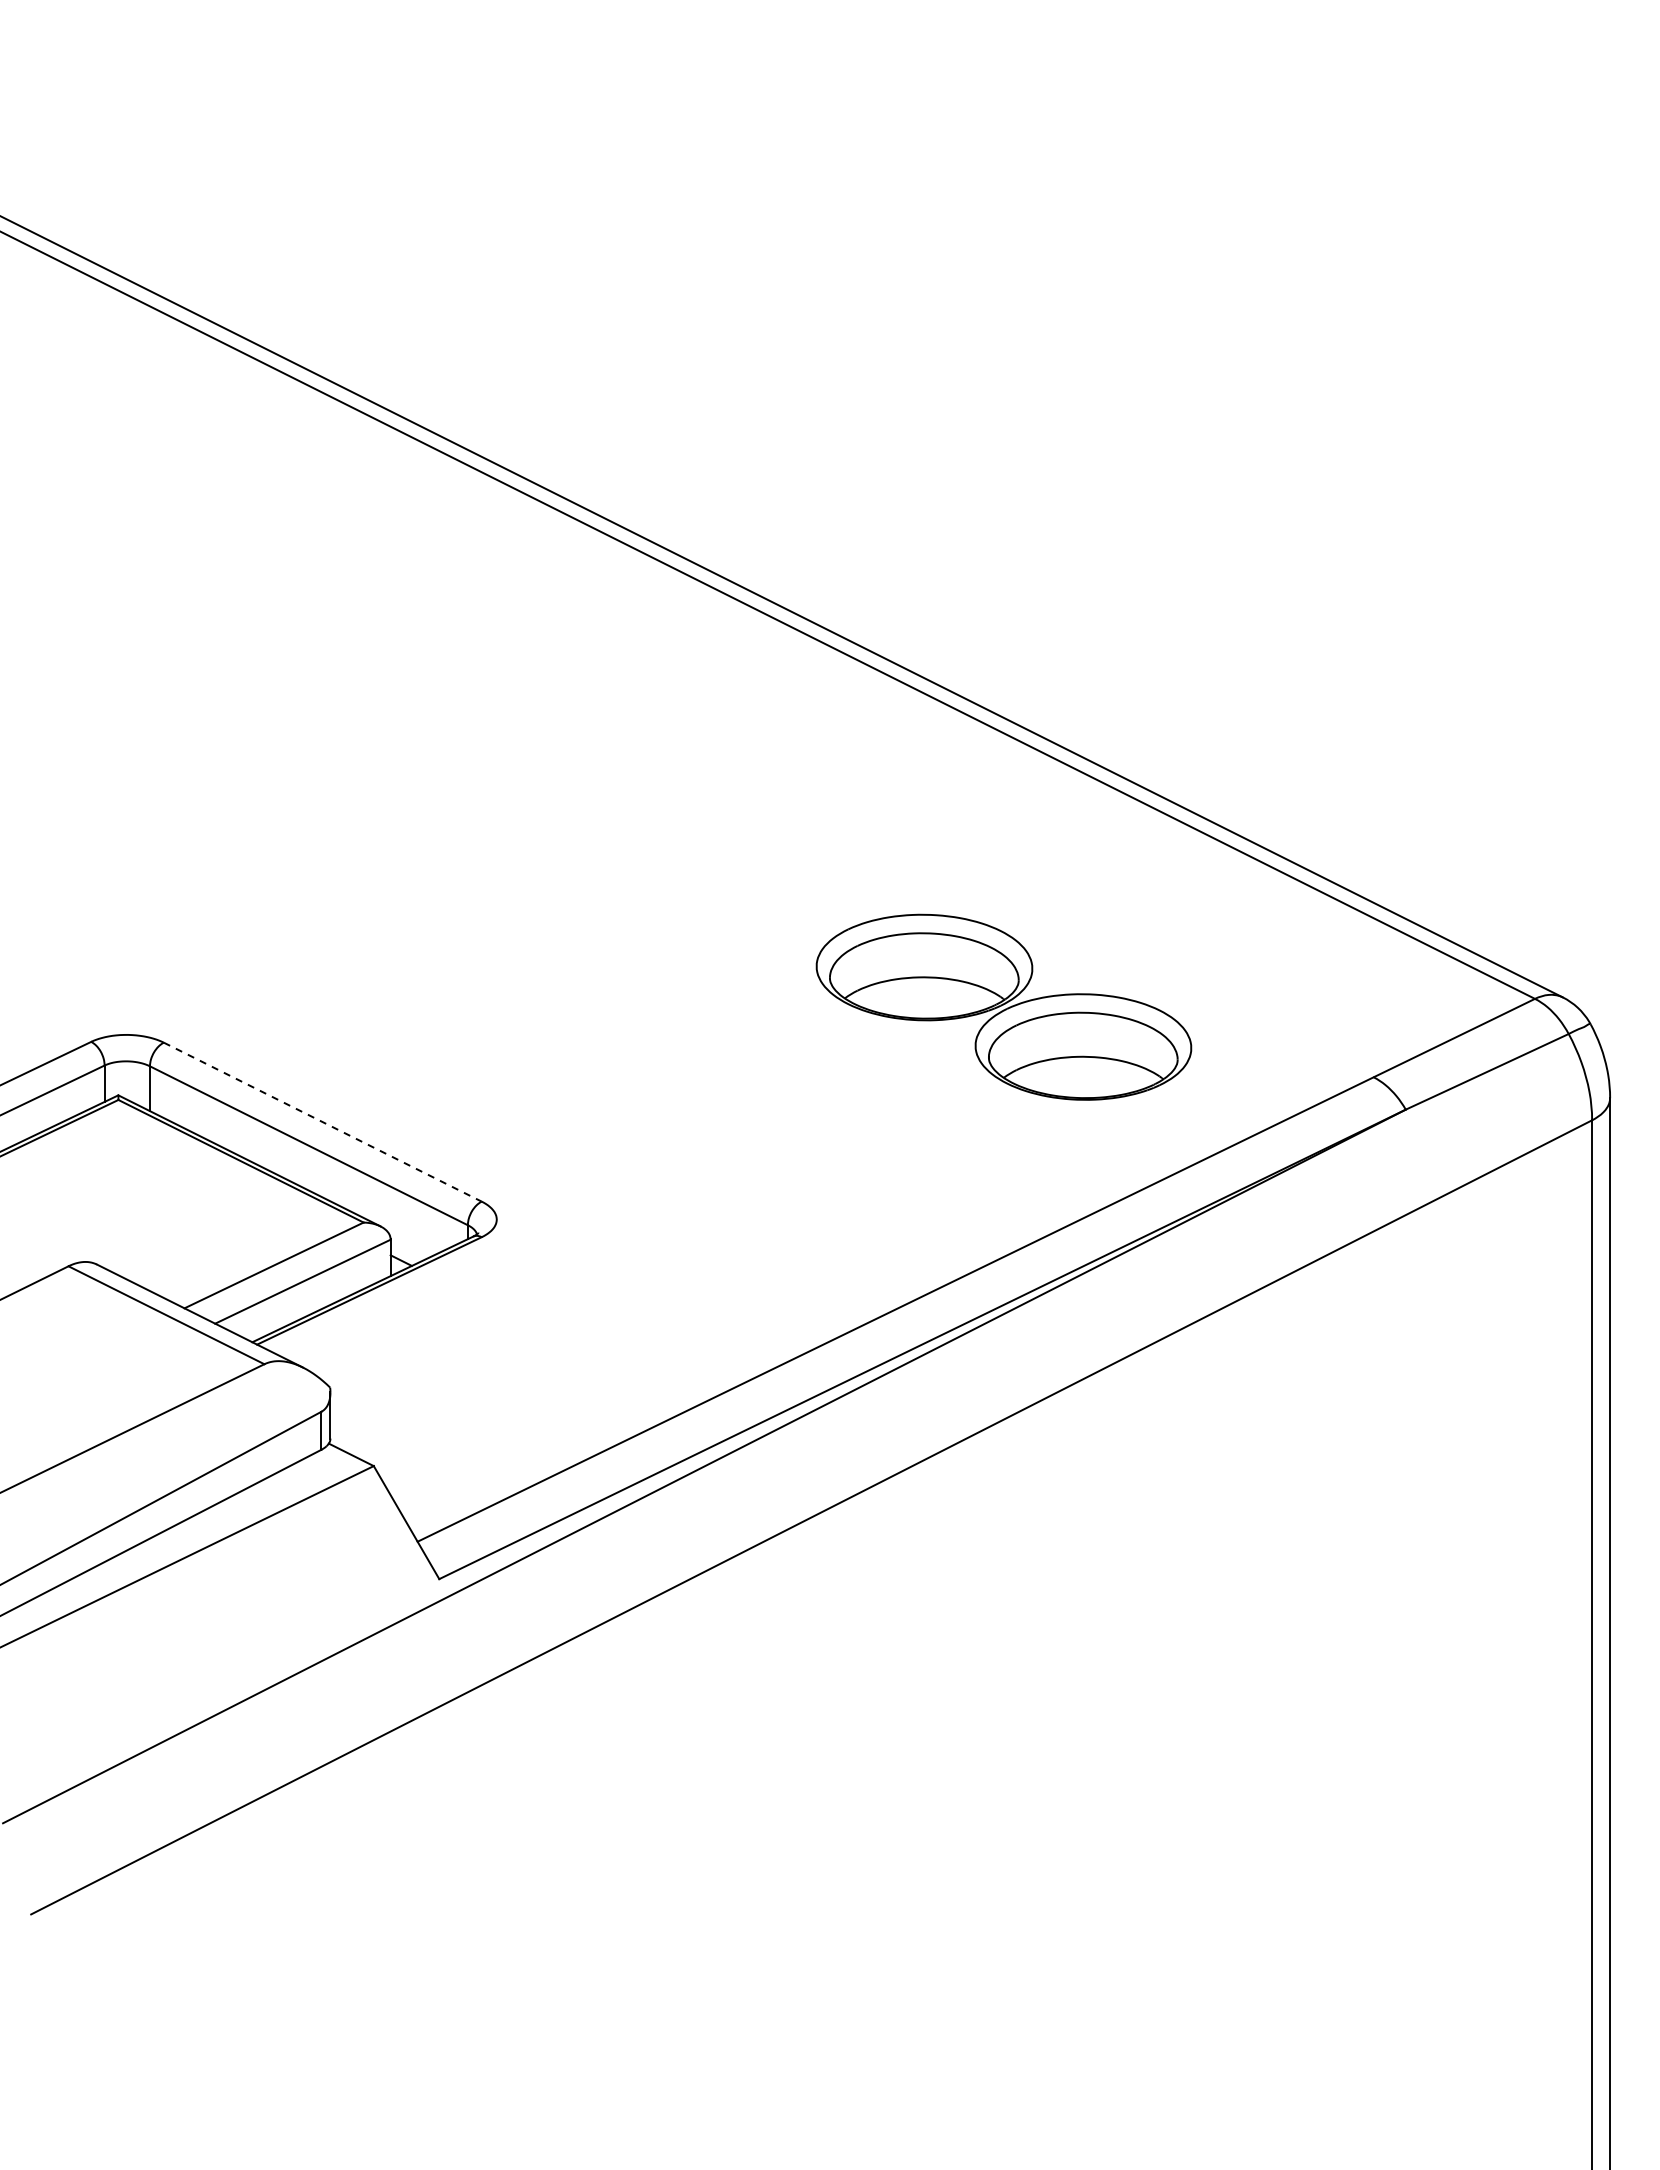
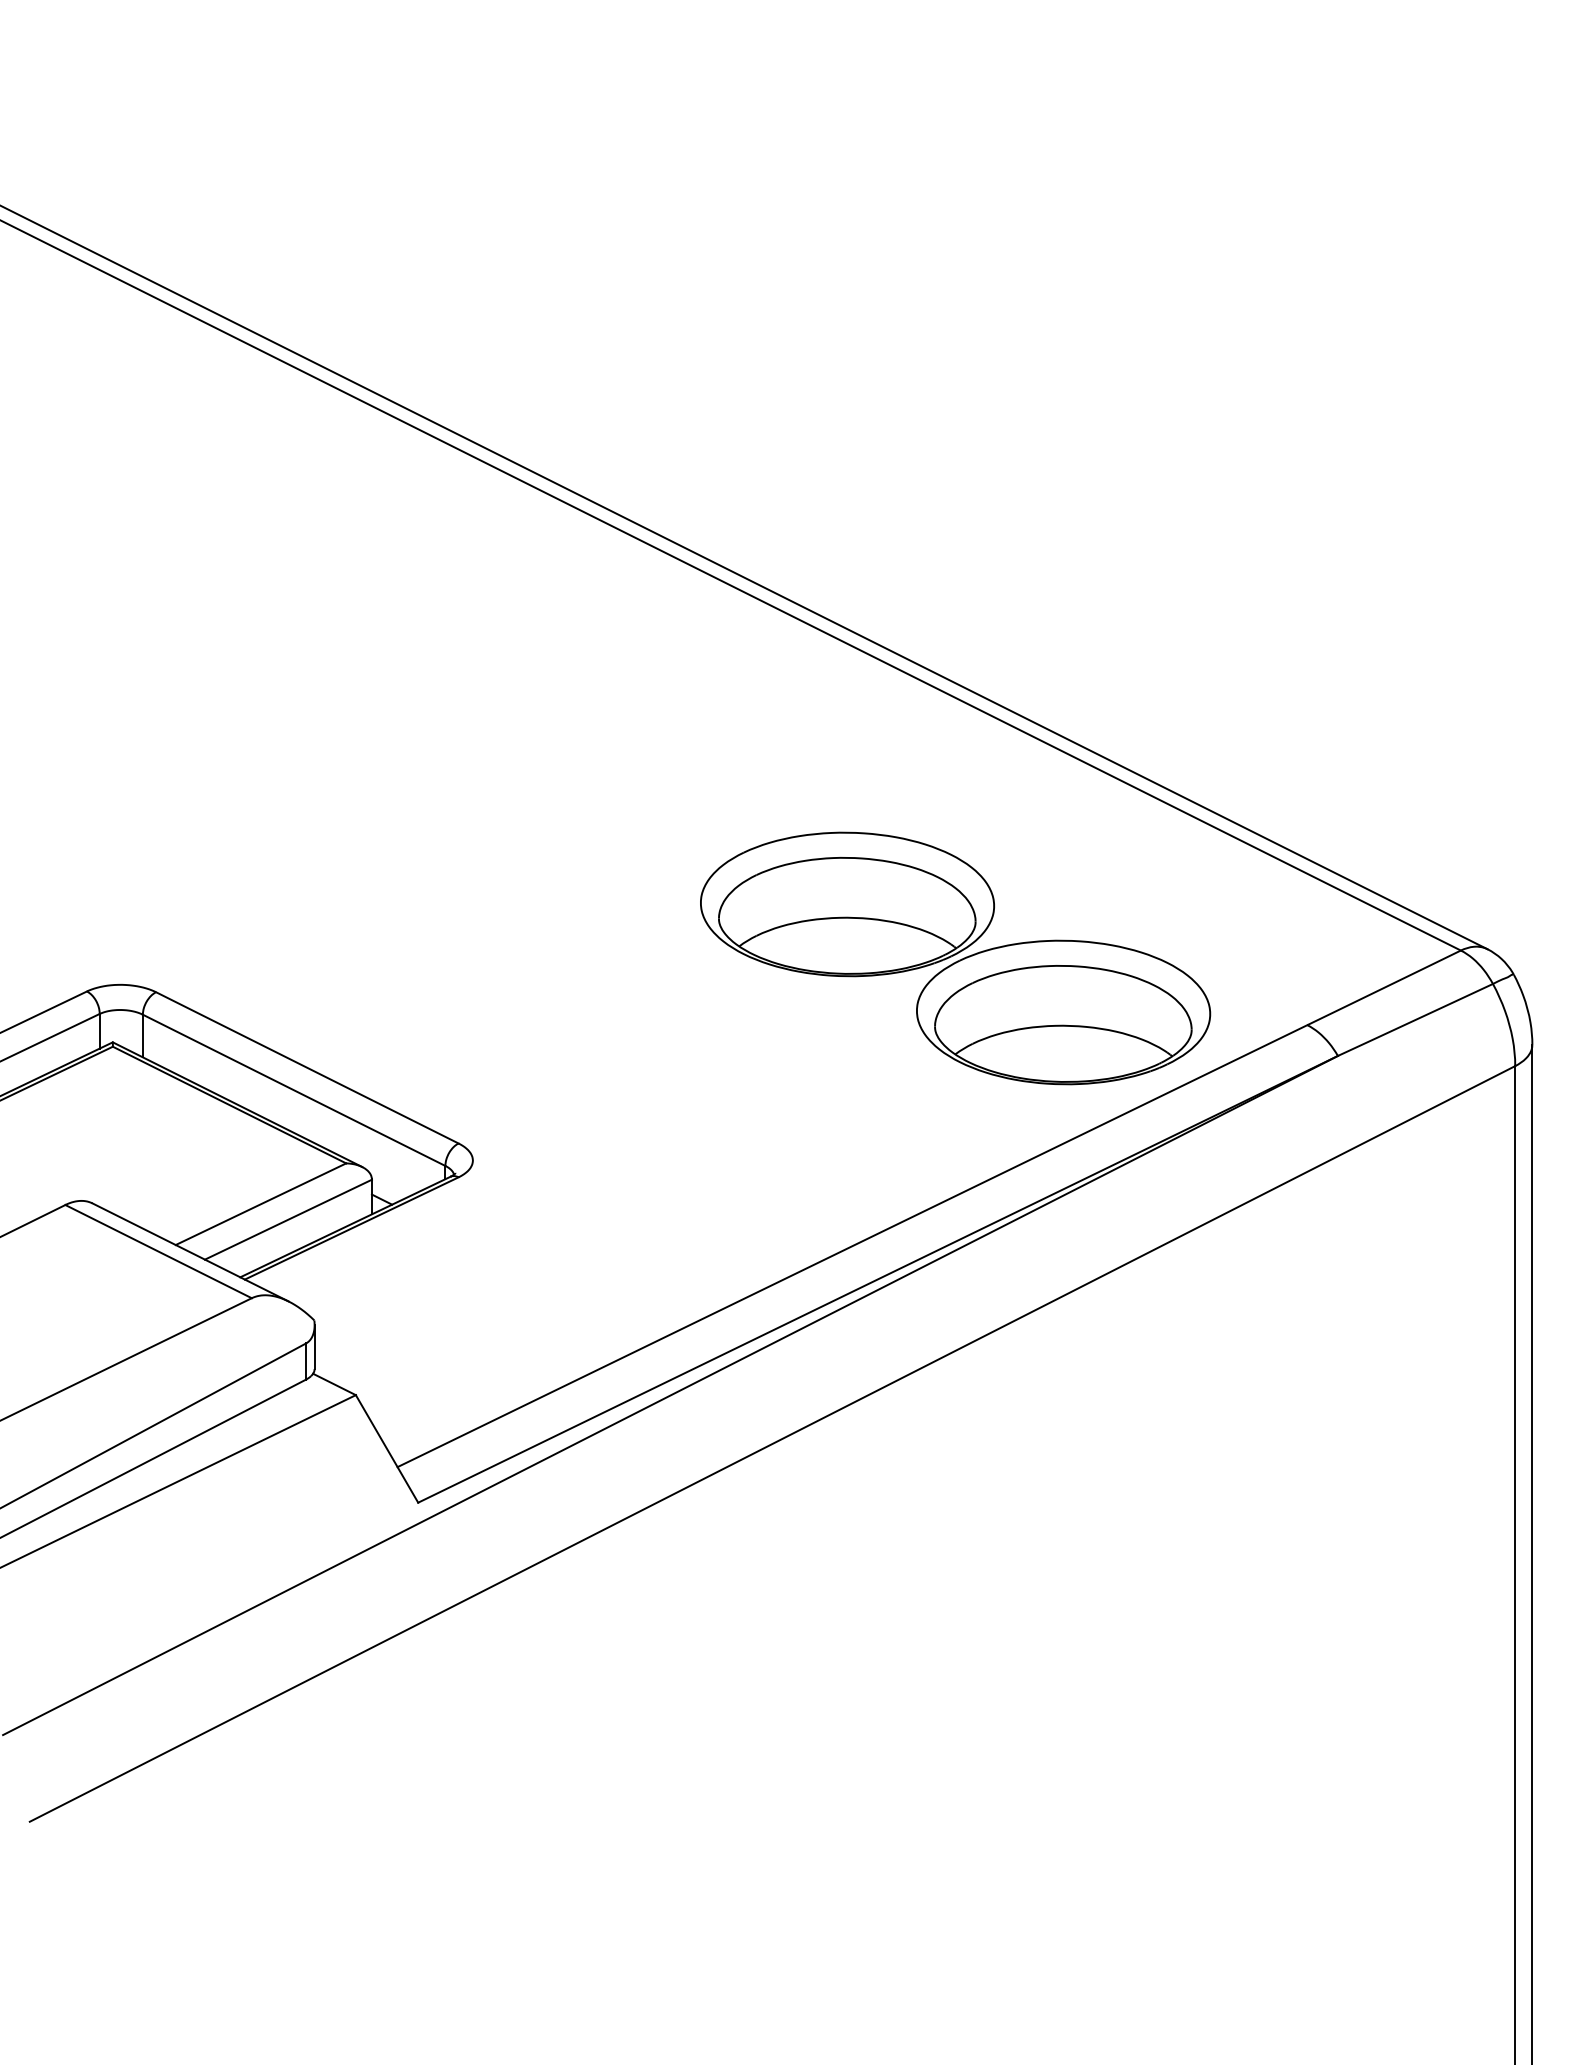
part: (1003, 1007) -> (955, 958), size x1.43
line: (322, 1122) -> (307, 1068), dashed -> solid

